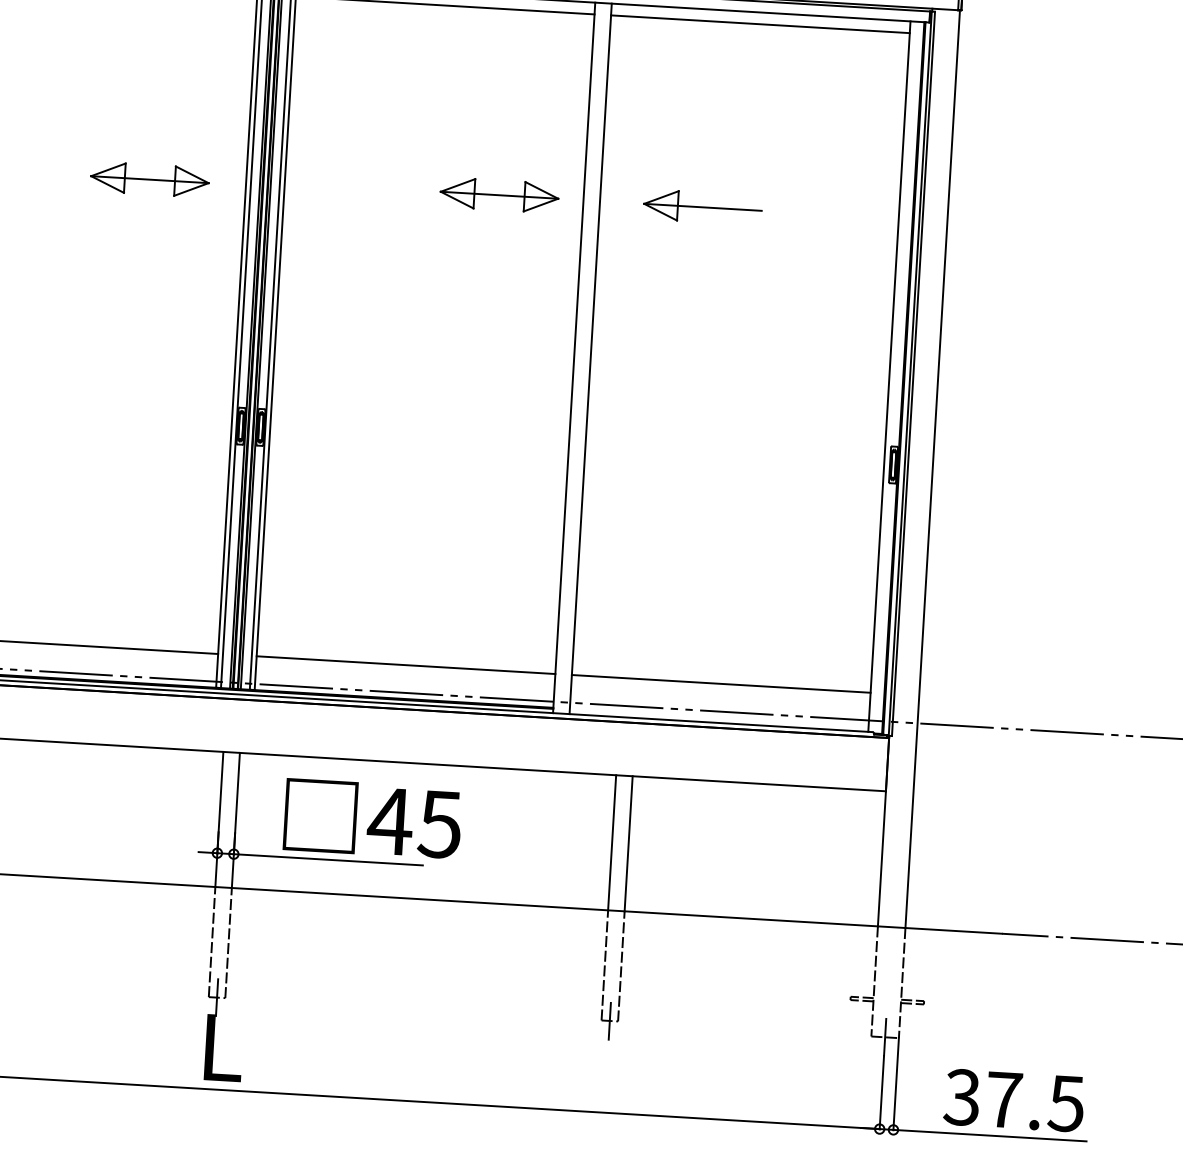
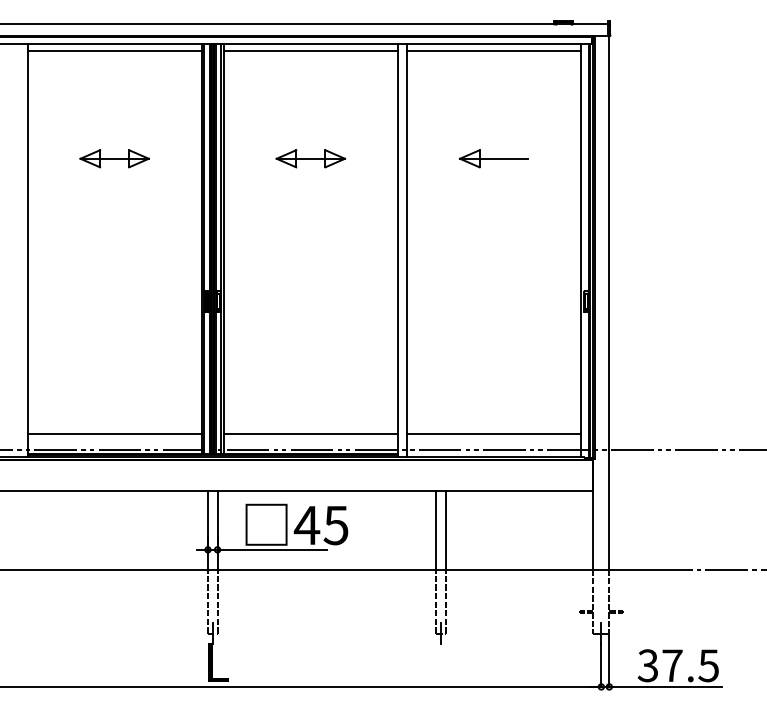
part: (149, 179) -> (114, 158), moved
part: (498, 194) -> (310, 158), moved
part: (701, 206) -> (493, 158), moved

